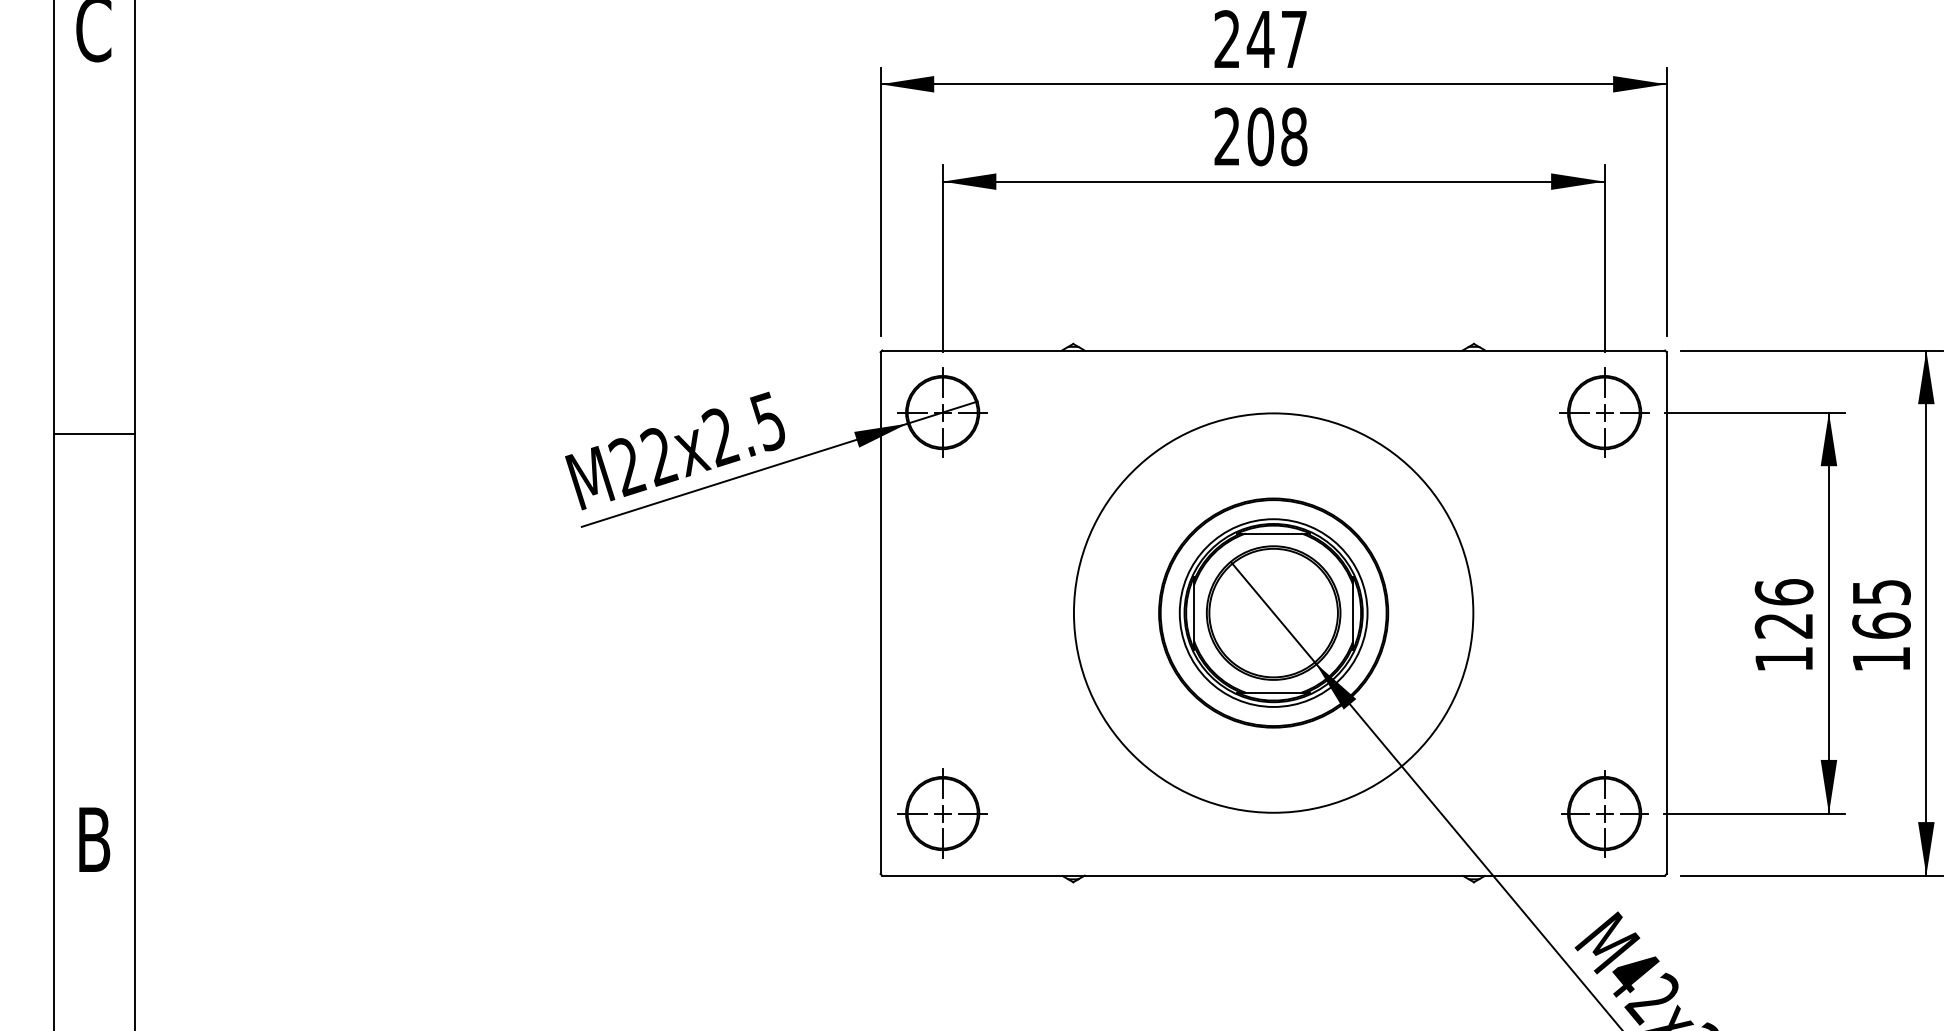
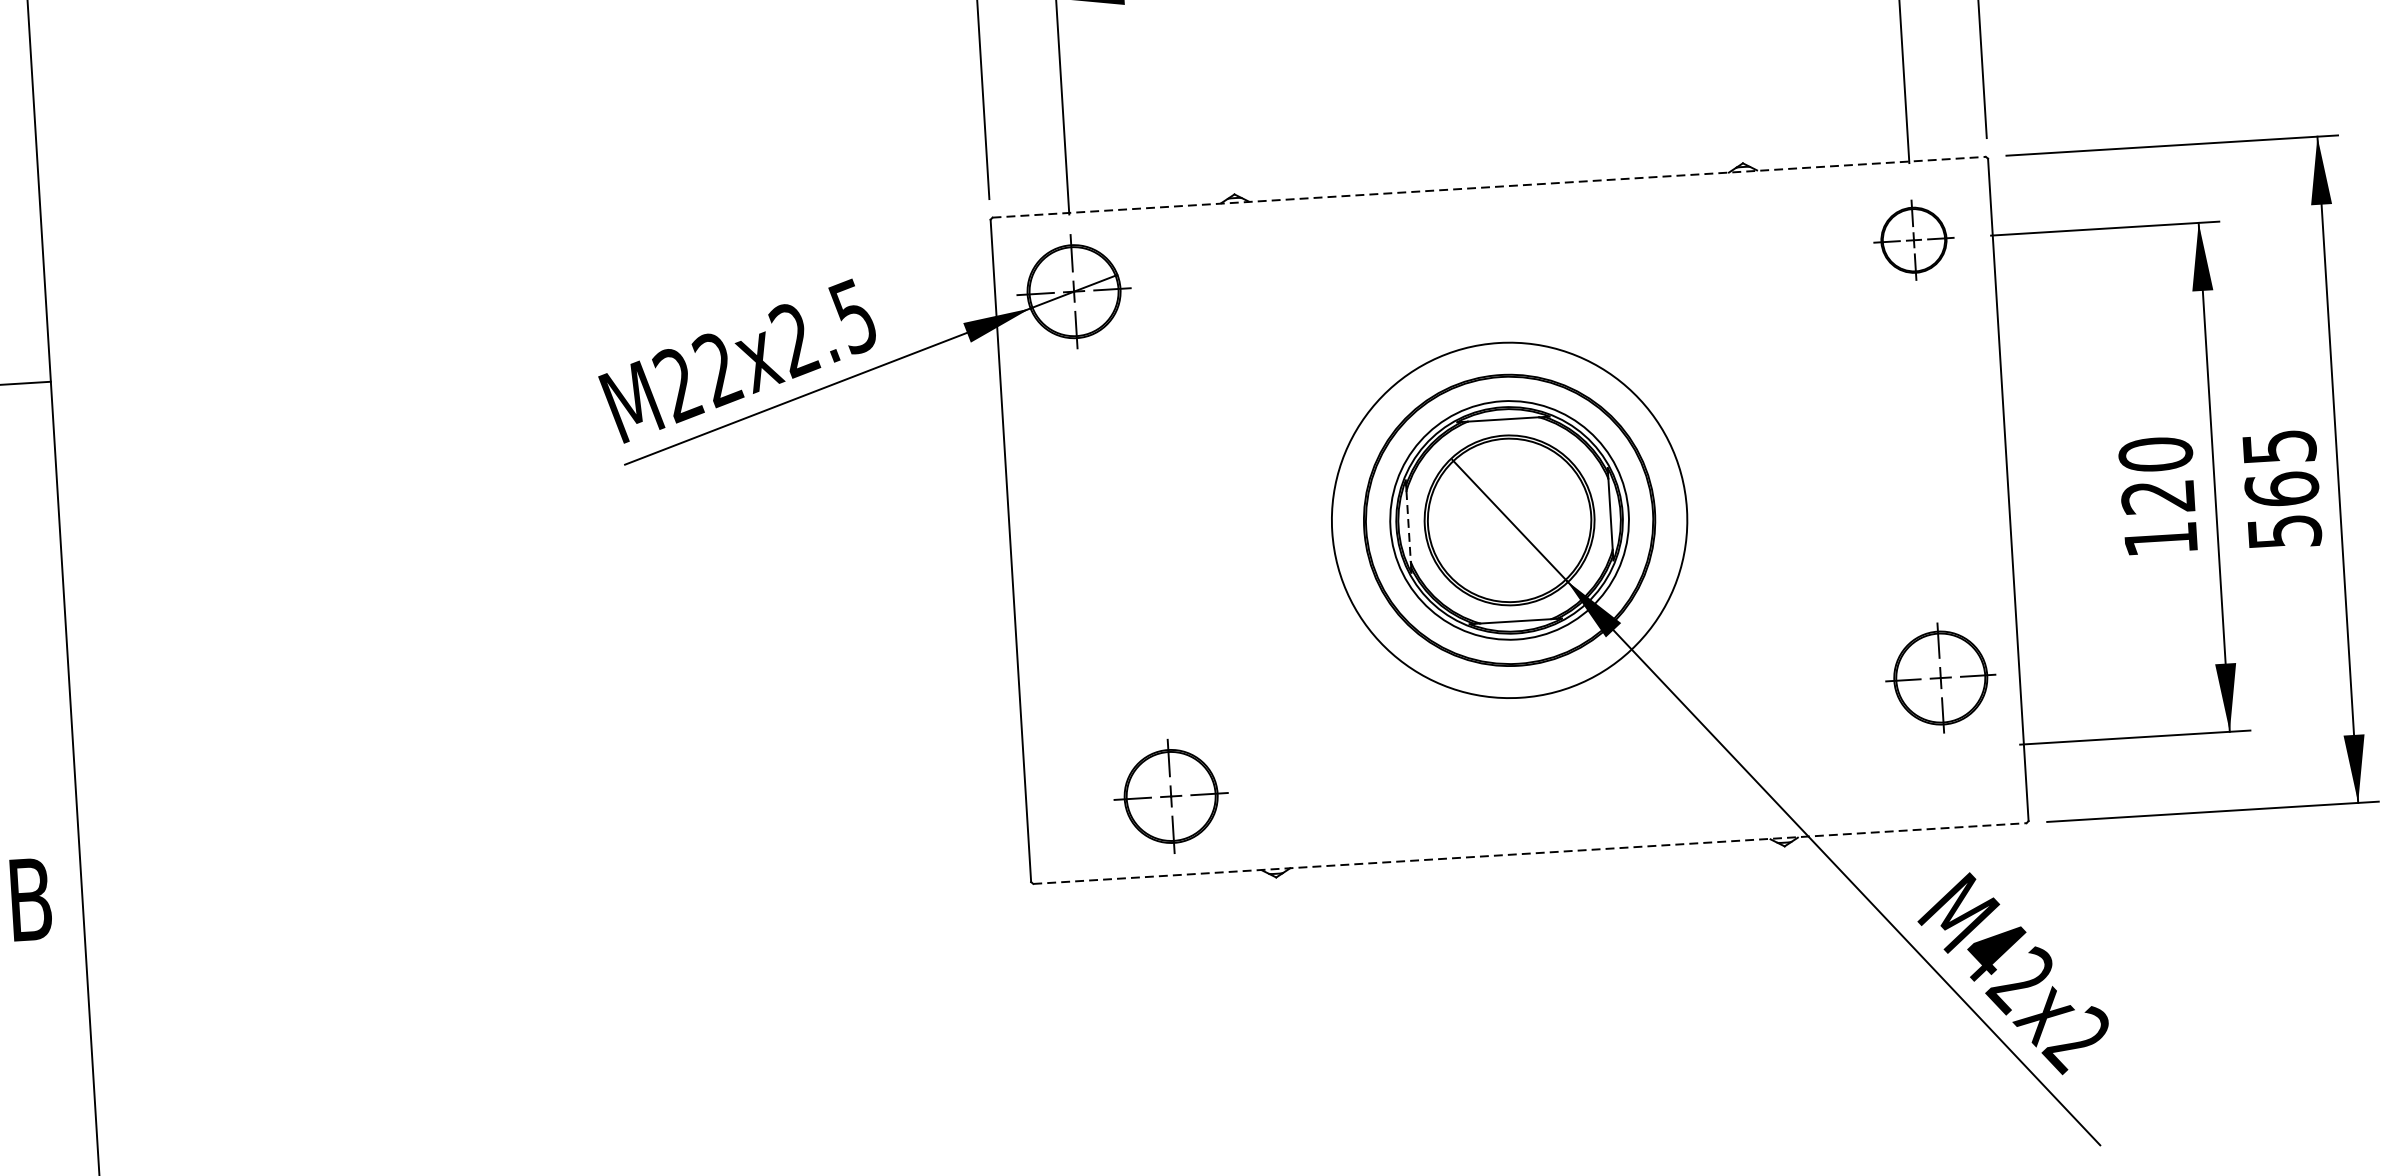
line: (1274, 350) -> (1490, 187), solid -> dashed
part: (1604, 412) -> (1913, 240), size x0.7
text: (1783, 592) -> (2154, 454), 126 -> 120
circle: (1273, 612) -> (1509, 519), size x0.7
line: (1194, 613) -> (1409, 527), solid -> dashed
text: (1881, 659) -> (2284, 532), 165 -> 565
part: (942, 813) -> (1170, 796), moved
part: (1604, 813) -> (1940, 677), moved
line: (1274, 875) -> (1531, 853), solid -> dashed

